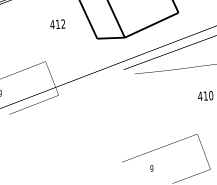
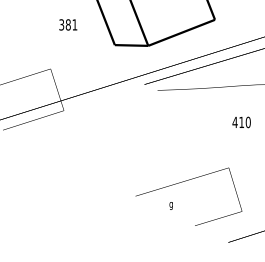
text: (58, 24) -> (68, 24), 412 -> 381

